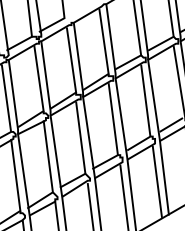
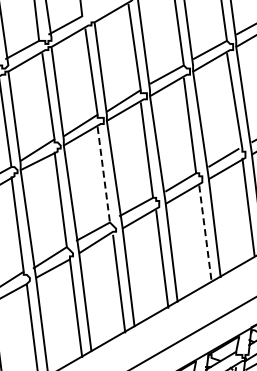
line: (80, 138) -> (103, 175), solid -> dashed
line: (157, 182) -> (205, 233), solid -> dashed

